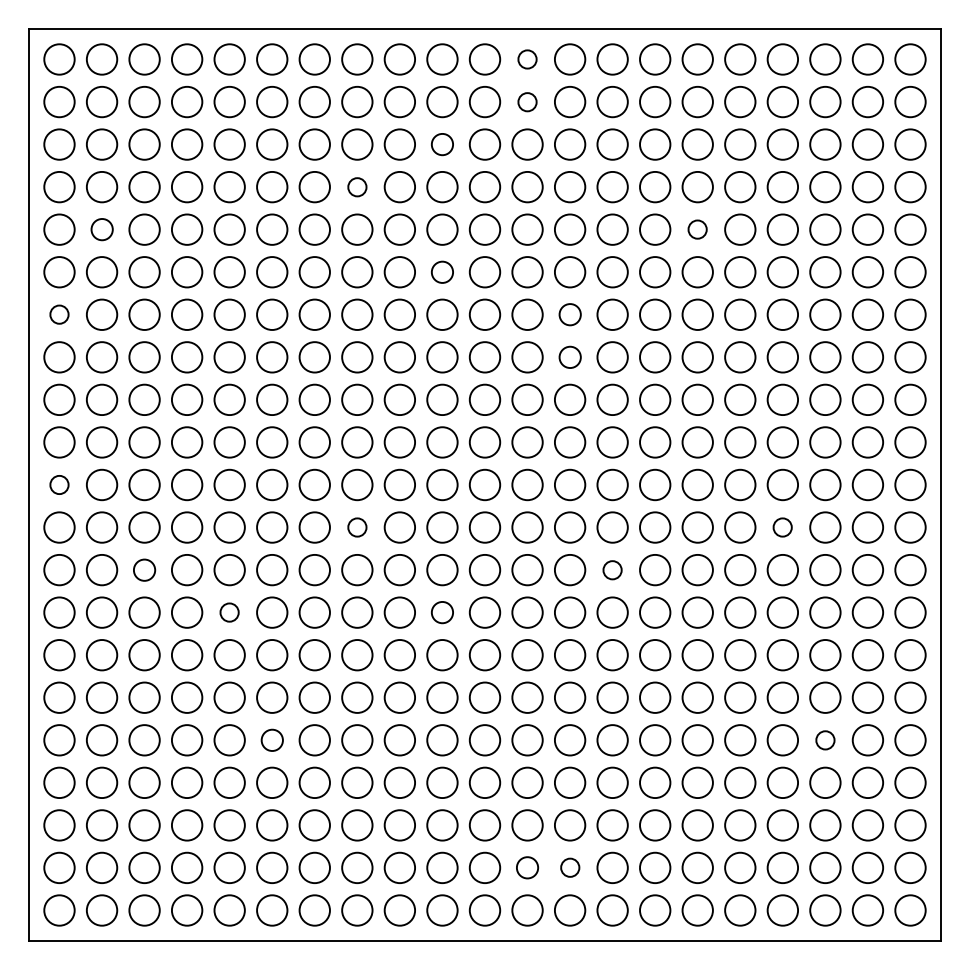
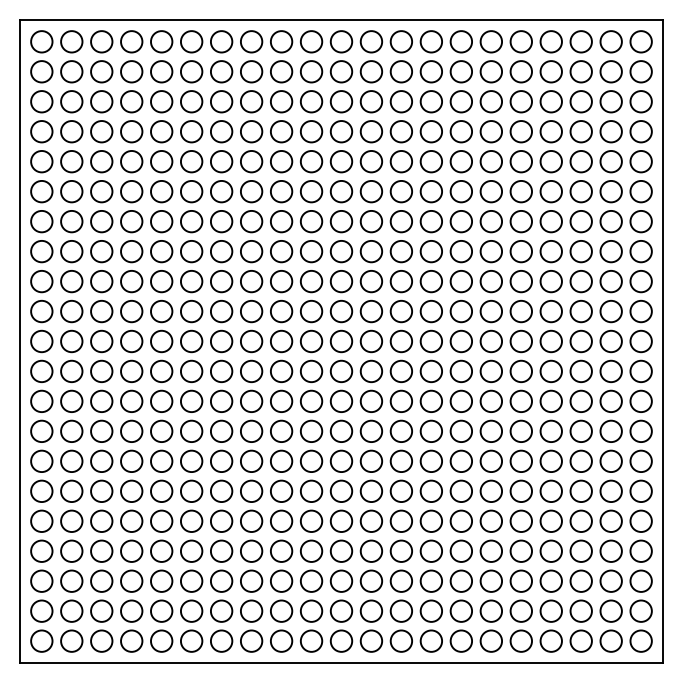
circle: (527, 59) -> (371, 41), size x1.67
circle: (527, 102) -> (371, 72), size x1.67
circle: (442, 144) -> (311, 101), size x1.43
circle: (357, 187) -> (251, 131), size x1.67
circle: (102, 229) -> (72, 161), size x1.43
circle: (697, 229) -> (491, 161), size x1.67
circle: (442, 272) -> (311, 191), size x1.43
circle: (59, 314) -> (41, 221), size x1.67
circle: (570, 314) -> (401, 221), size x1.43
circle: (570, 357) -> (401, 251), size x1.43
circle: (59, 484) -> (41, 341), size x1.67
circle: (357, 527) -> (251, 371), size x1.67
circle: (782, 527) -> (551, 371), size x1.67
circle: (144, 570) -> (101, 401), size x1.43
circle: (612, 570) -> (431, 401), size x1.67
circle: (229, 612) -> (161, 431), size x1.67
circle: (442, 612) -> (311, 431), size x1.43
circle: (272, 740) -> (191, 521), size x1.43
circle: (825, 740) -> (581, 521), size x1.67
circle: (527, 867) -> (371, 610), size x1.43
circle: (570, 867) -> (401, 610), size x1.67

